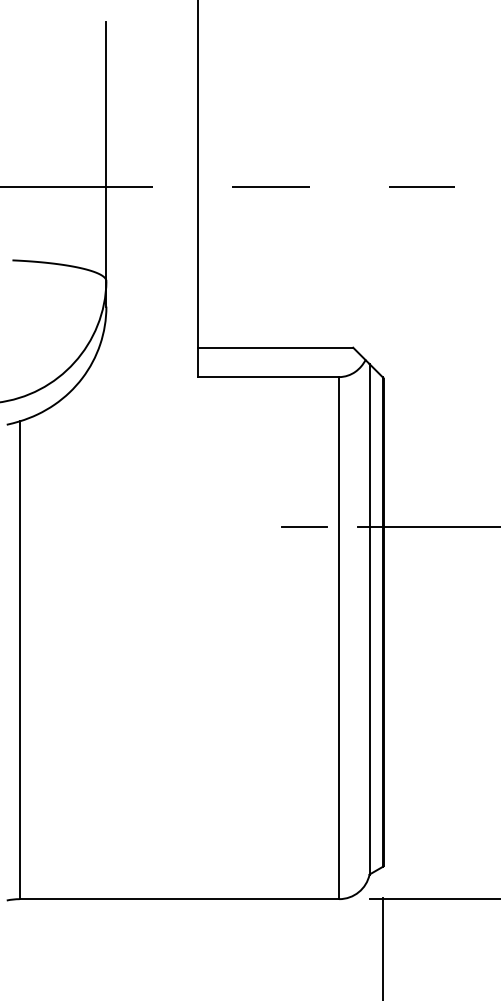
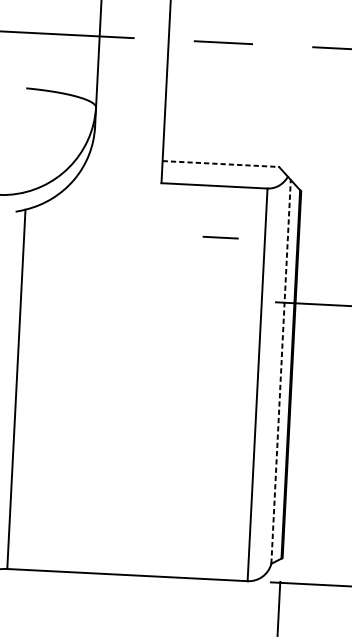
line: (276, 347) -> (221, 163), solid -> dashed
line: (304, 526) -> (220, 237), moved
line: (369, 618) -> (281, 371), solid -> dashed

